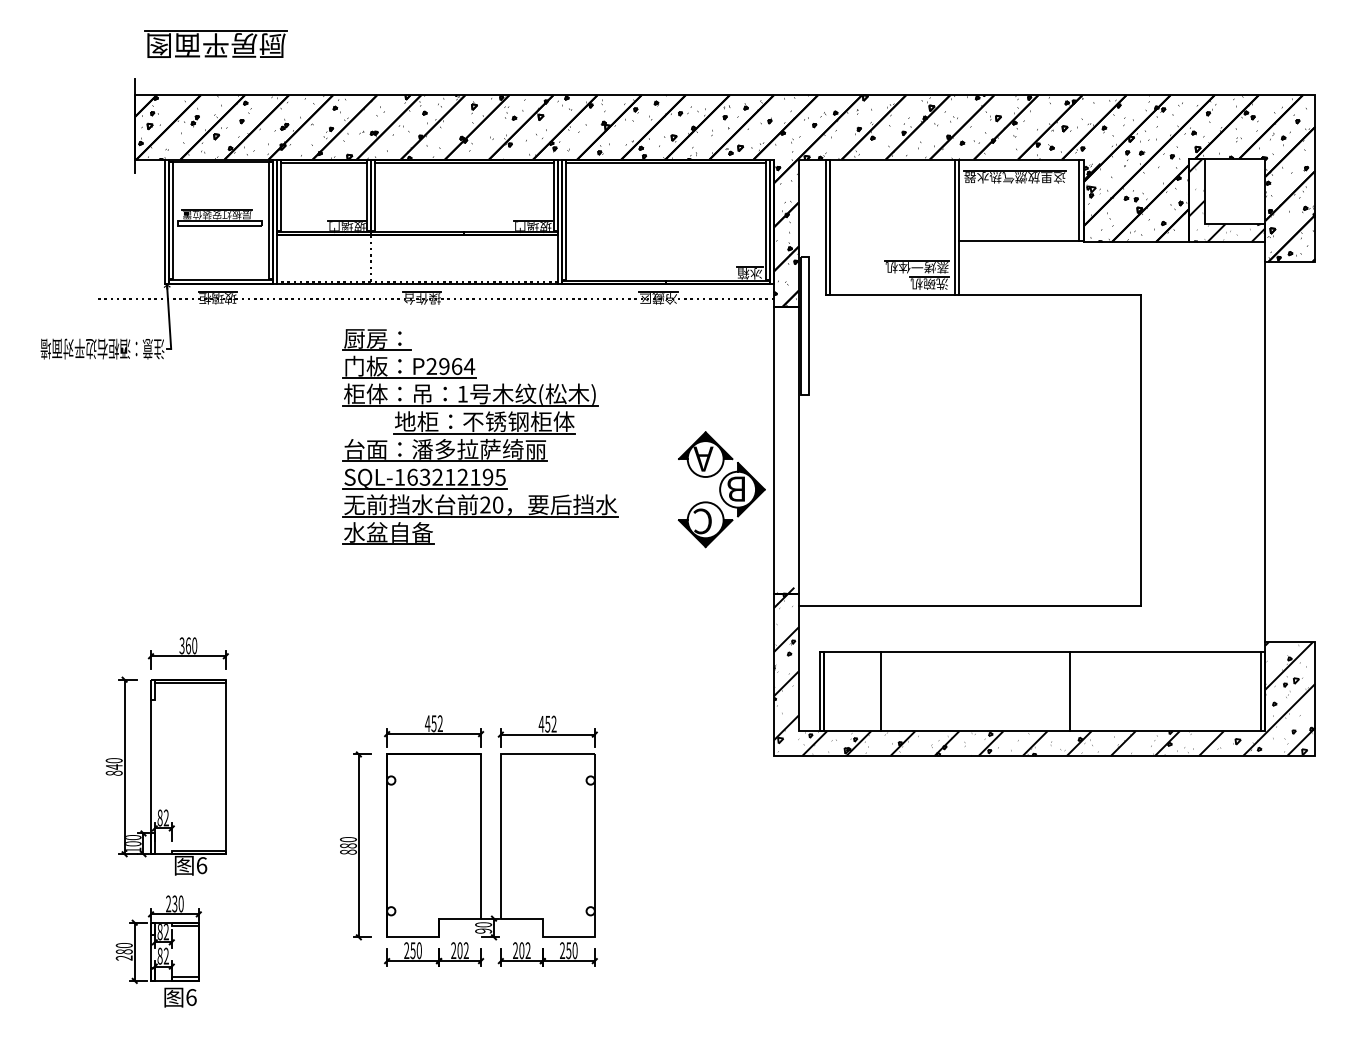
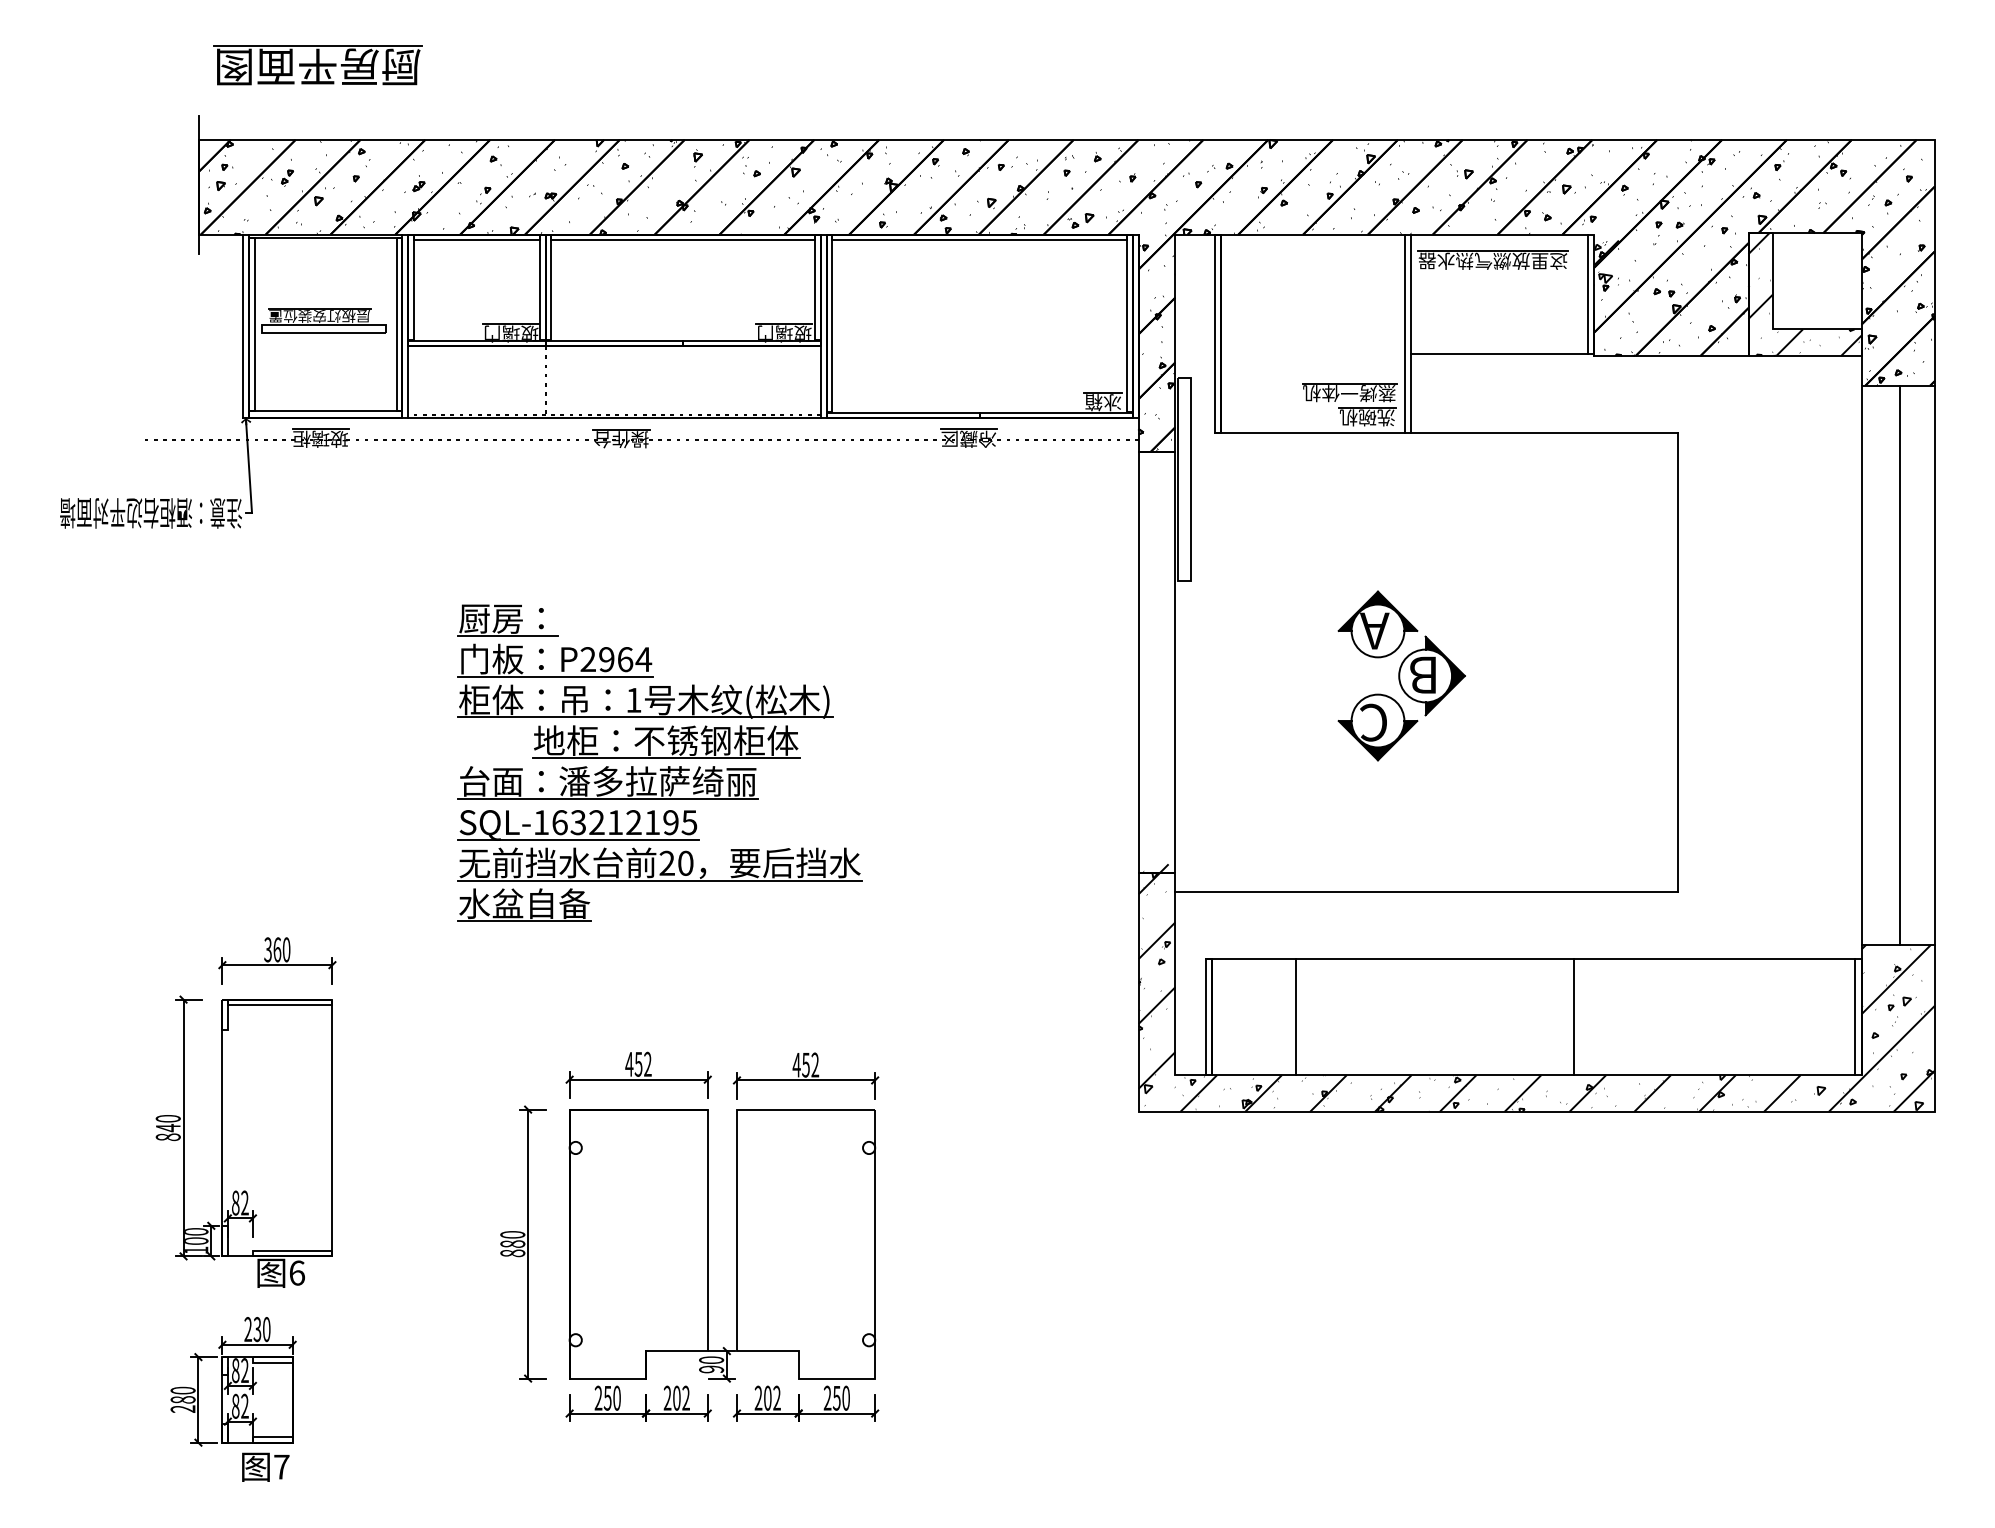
part: (480, 436) -> (659, 762), moved
line: (1291, 452) -> (1899, 665), added
line: (1315, 452) -> (1935, 665), added
part: (721, 489) -> (1401, 675), moved
text: (191, 997) -> (281, 1467), 6 -> 7

